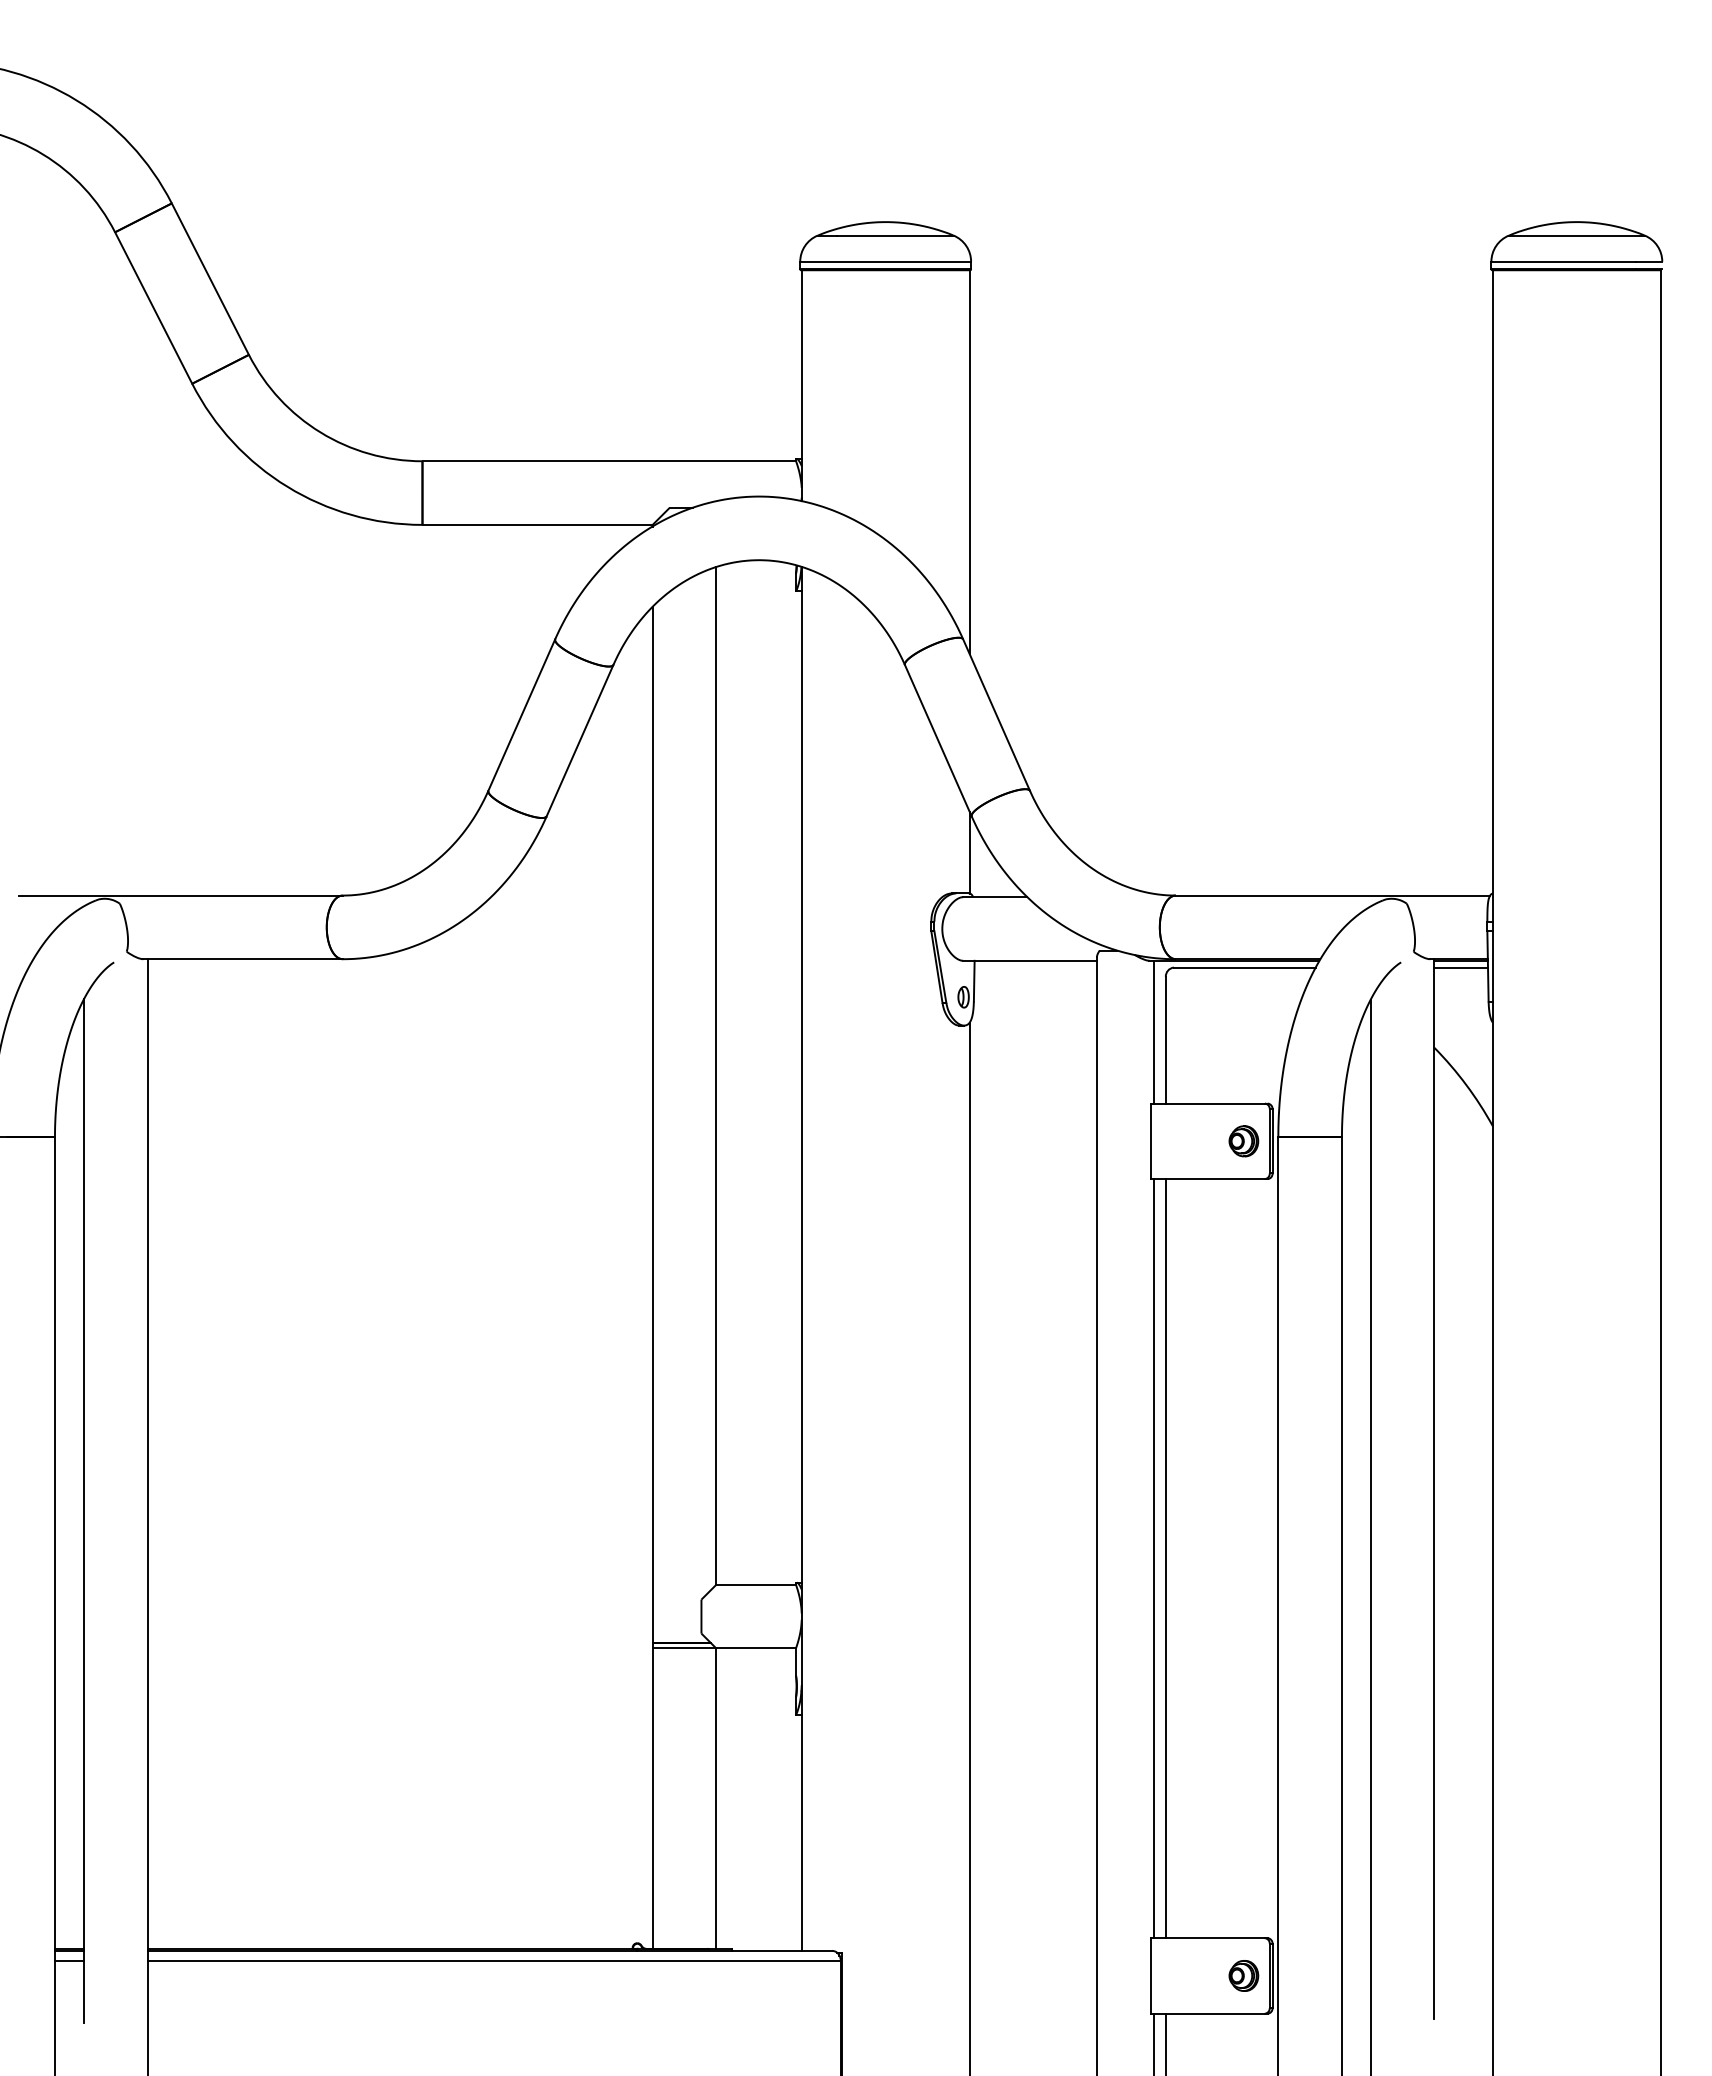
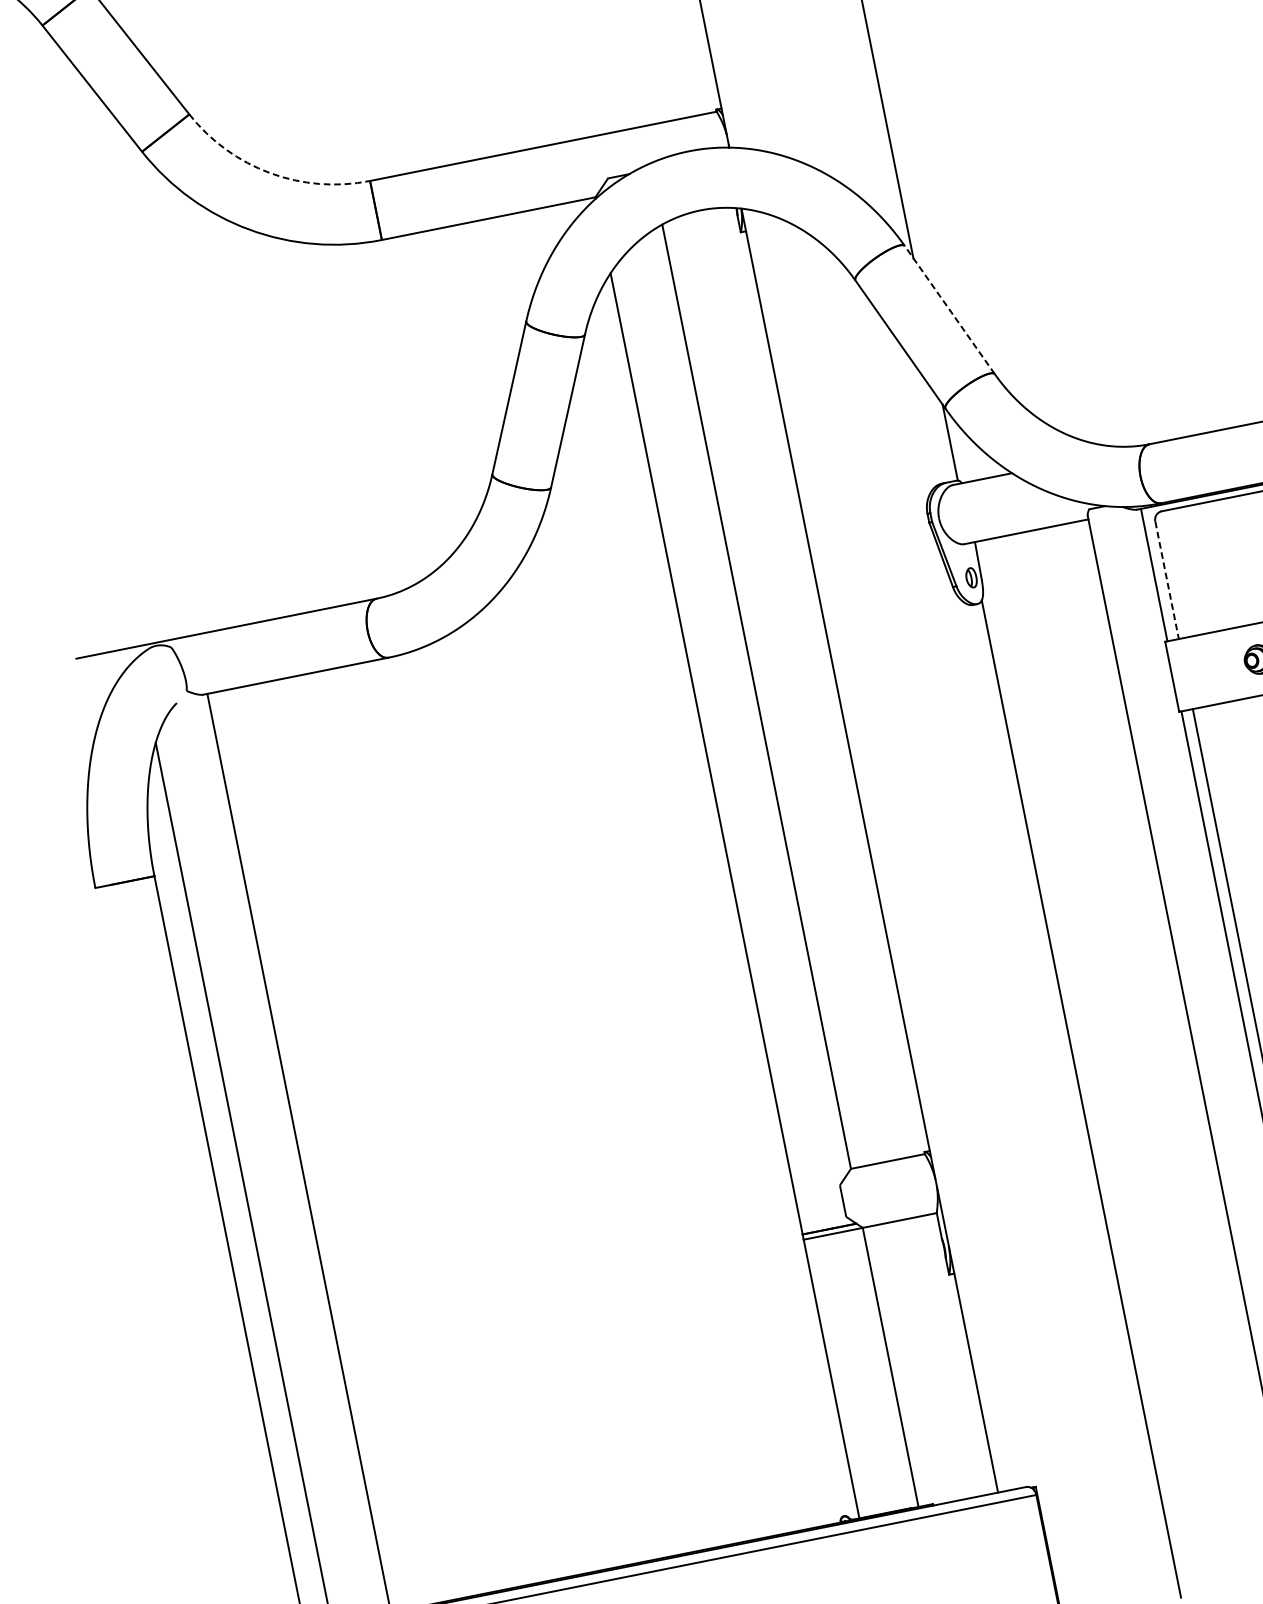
arc: (320, 432) -> (270, 173), solid -> dashed
line: (996, 715) -> (949, 310), solid -> dashed
line: (1165, 1040) -> (1166, 580), solid -> dashed

